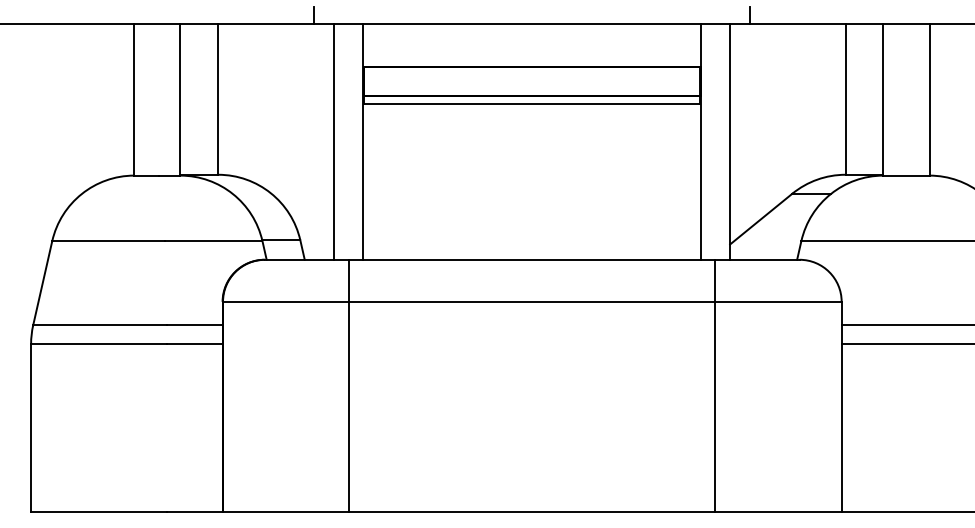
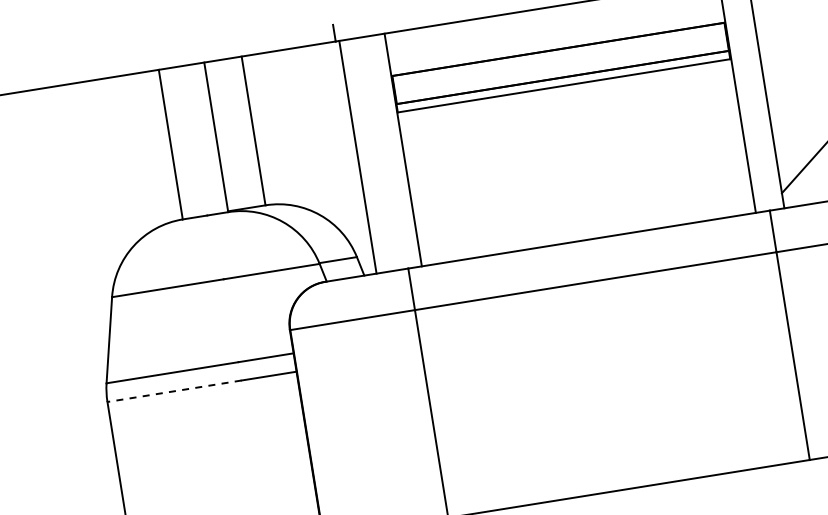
line: (334, 141) -> (358, 156), moved
line: (99, 343) -> (174, 390), solid -> dashed

